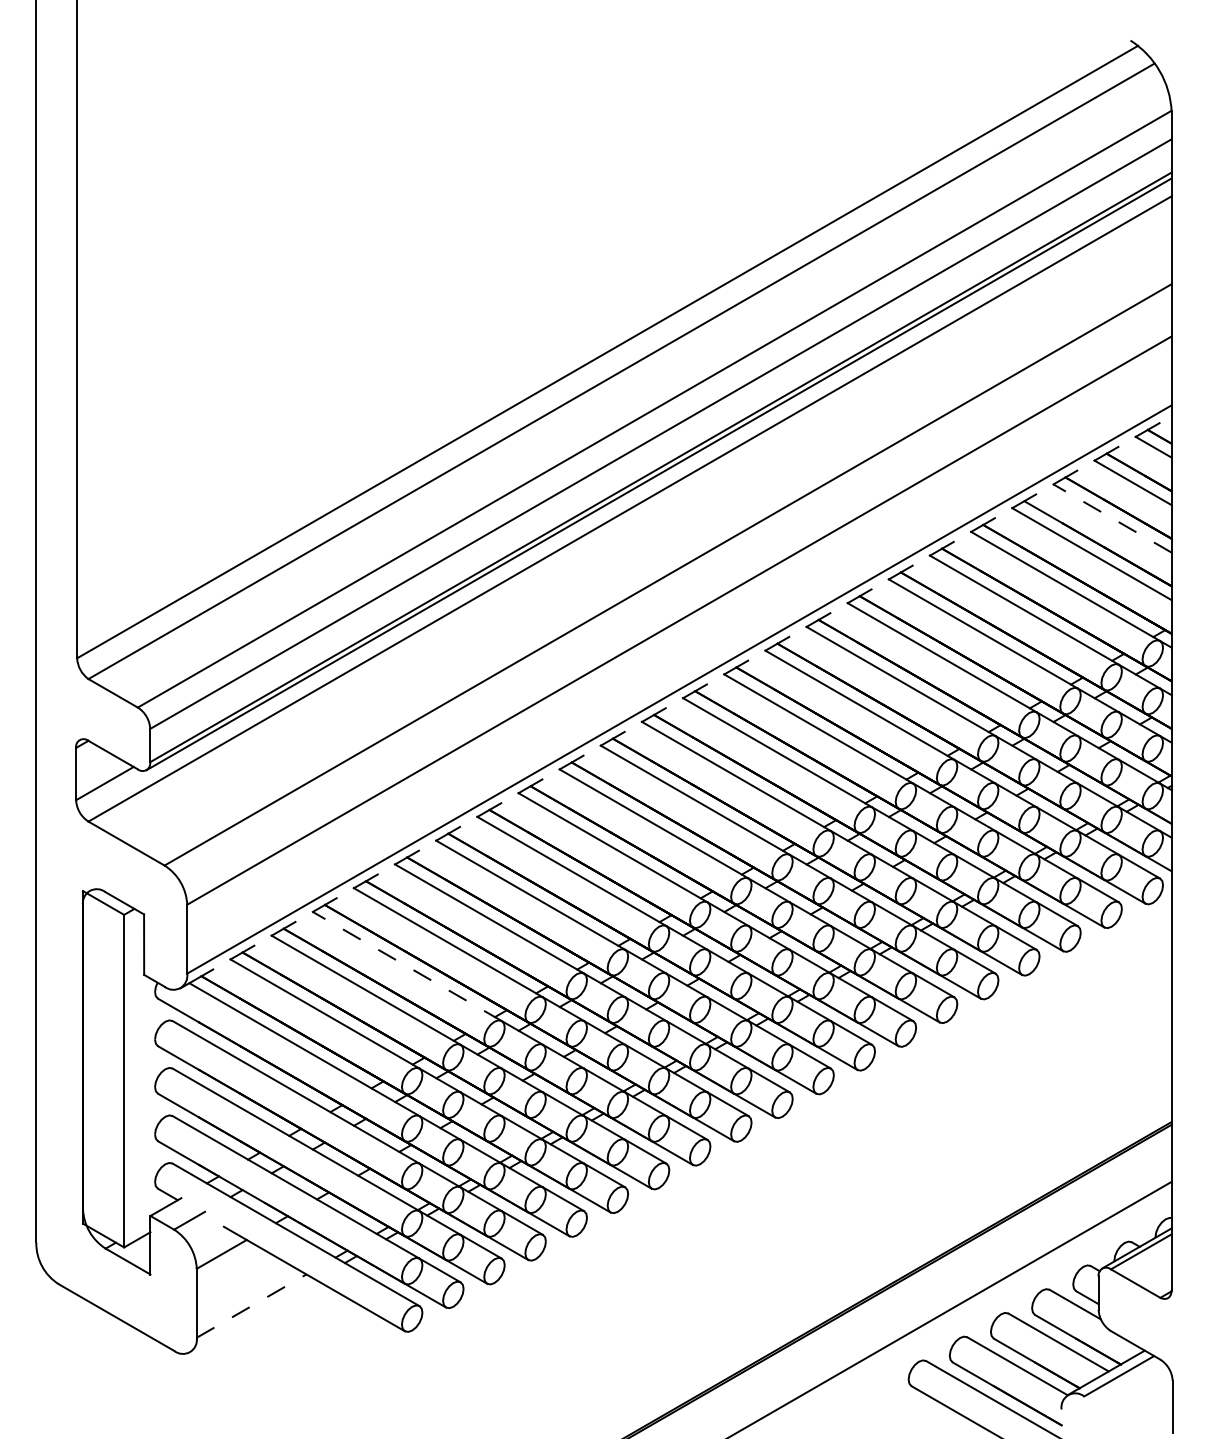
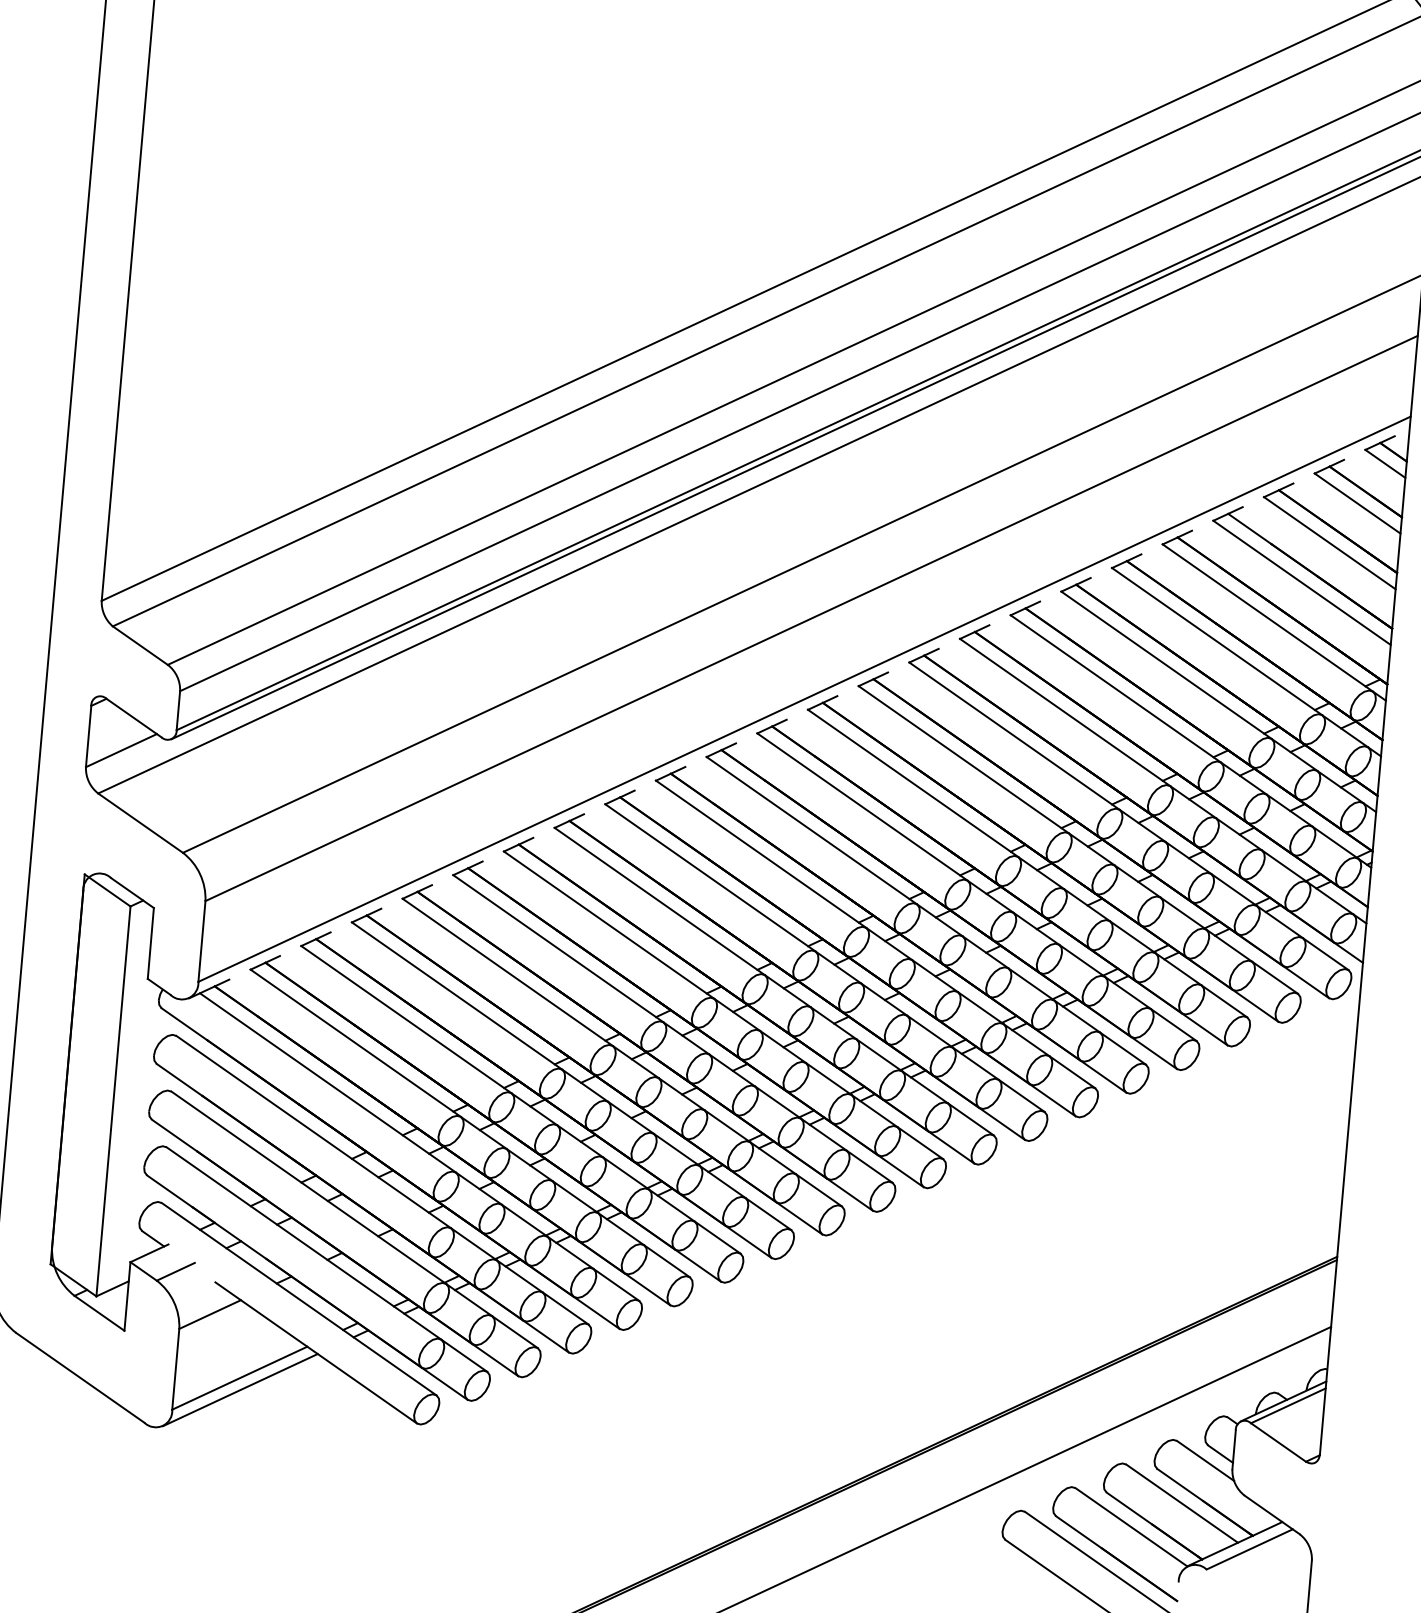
line: (1112, 518) -> (1329, 543), dashed -> solid
line: (406, 966) -> (456, 995), dashed -> solid
line: (252, 1305) -> (240, 1377), dashed -> solid
line: (252, 1315) -> (239, 1389), added

